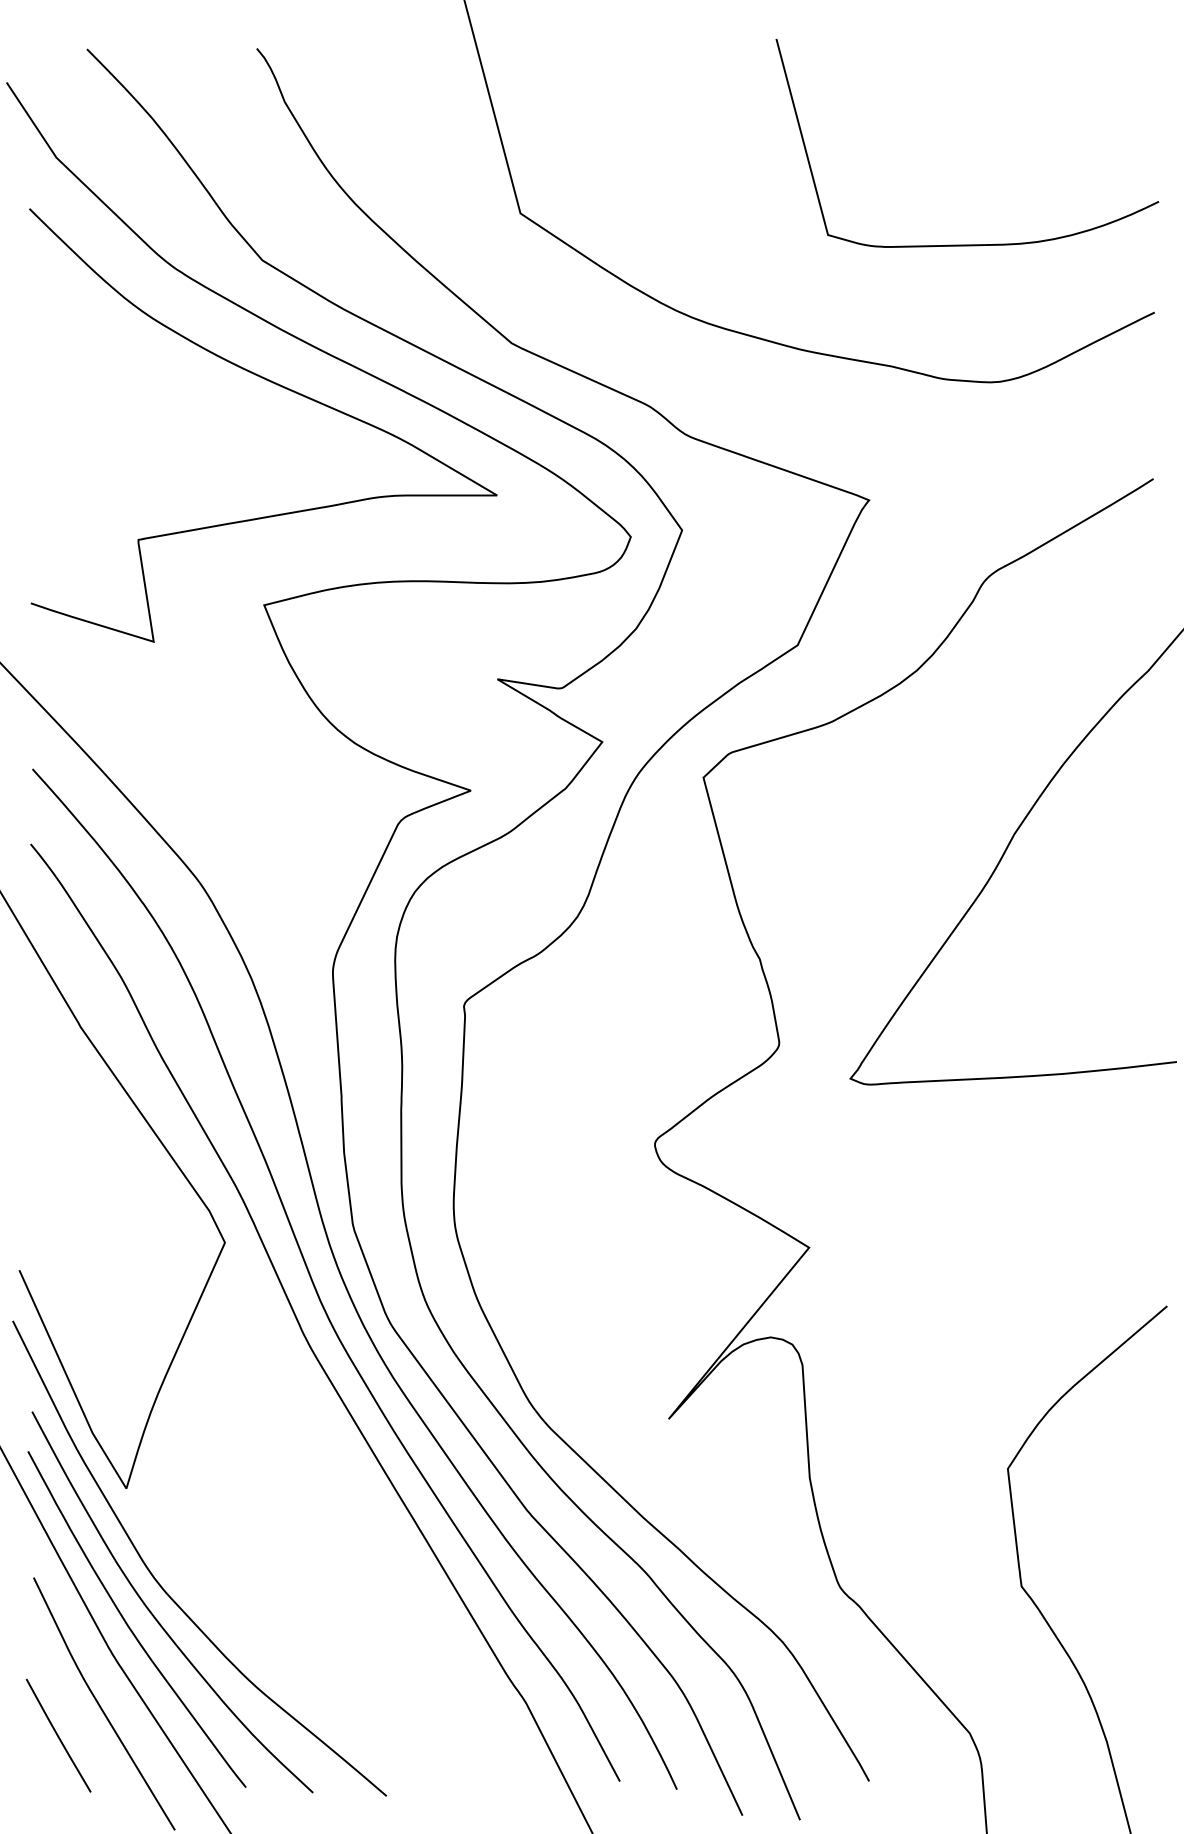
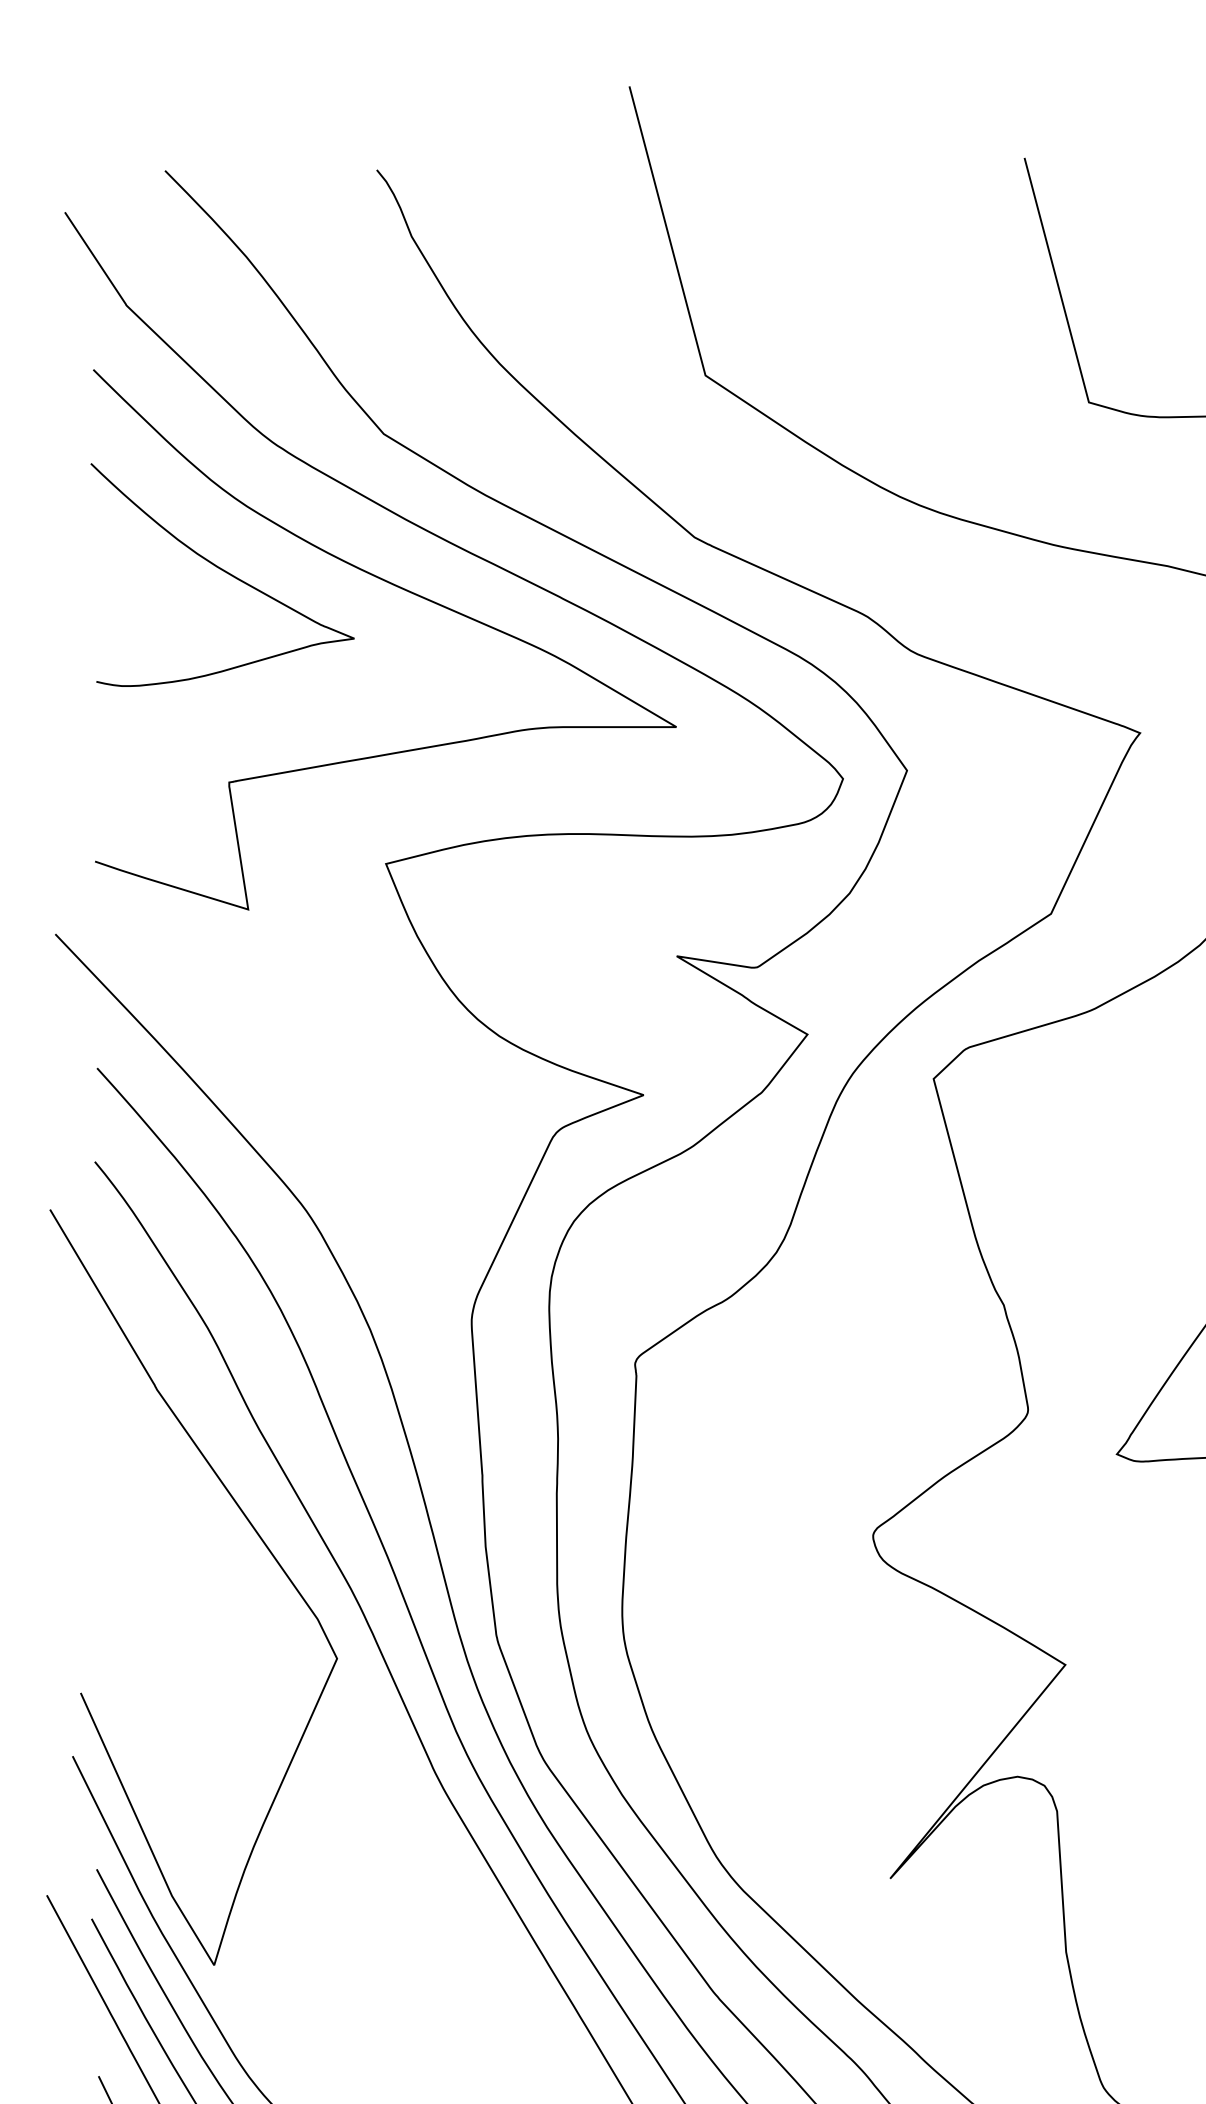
curve: (134, 371) -> (224, 572), added

